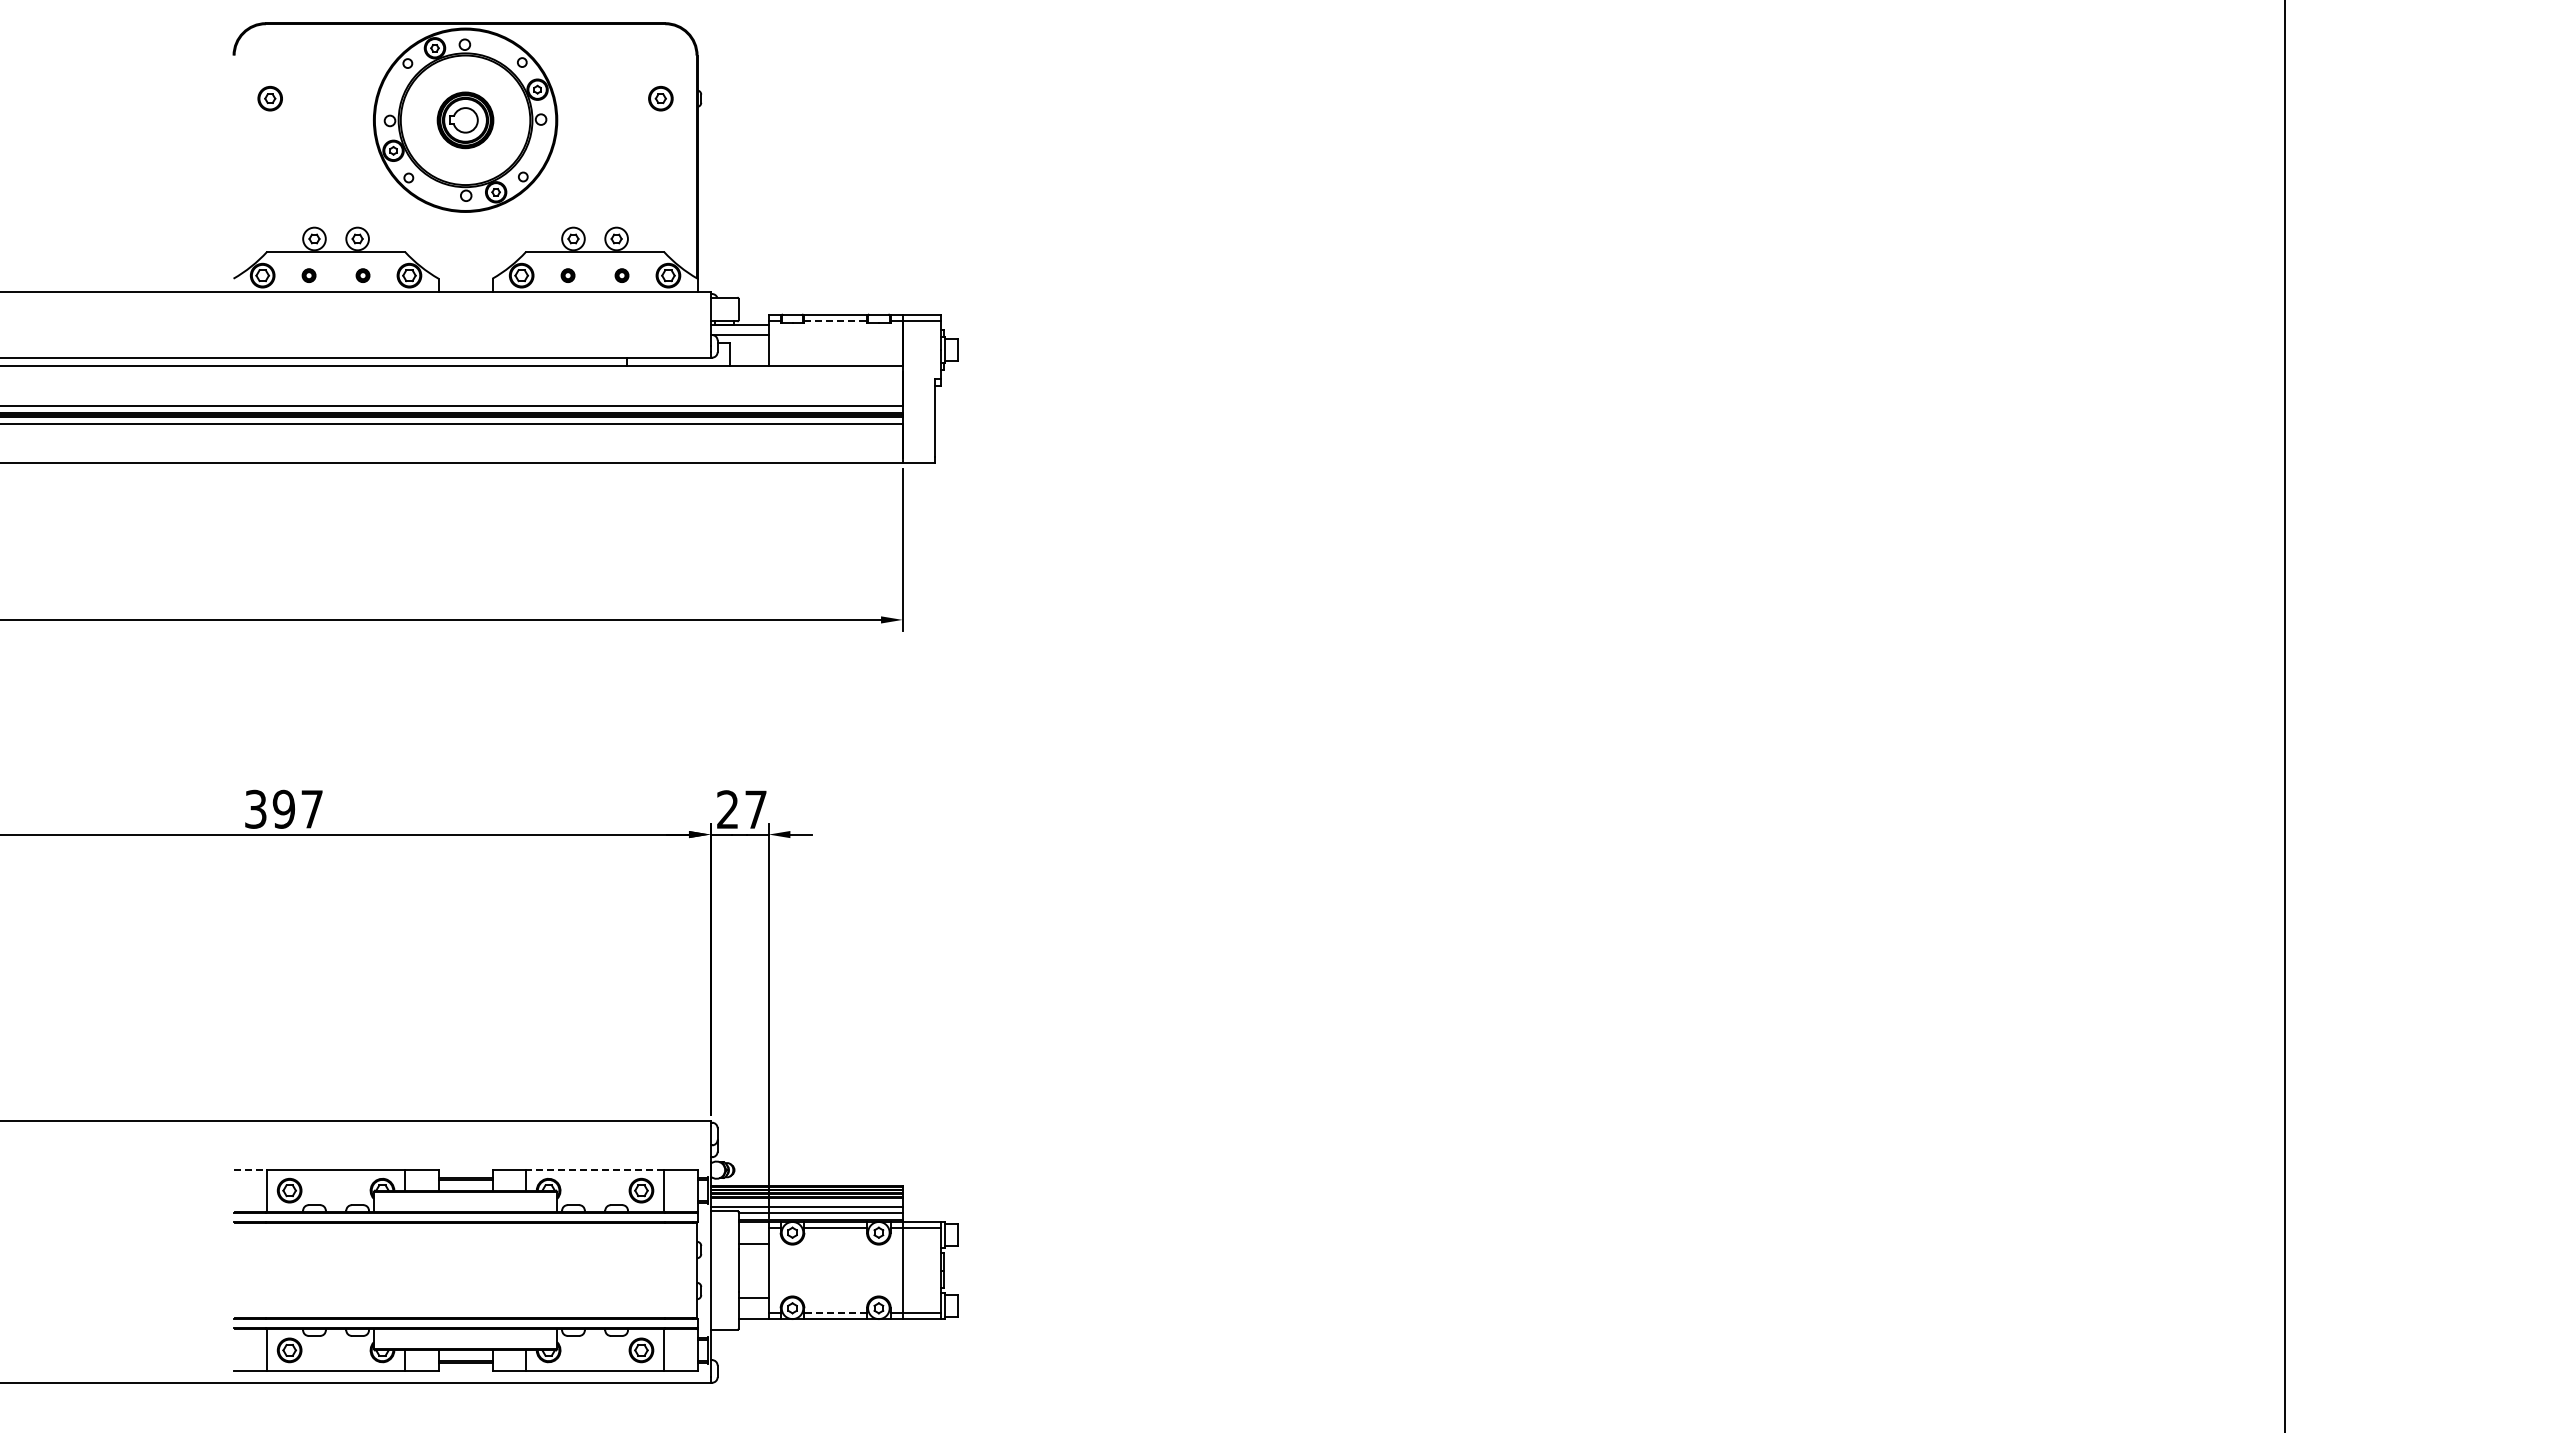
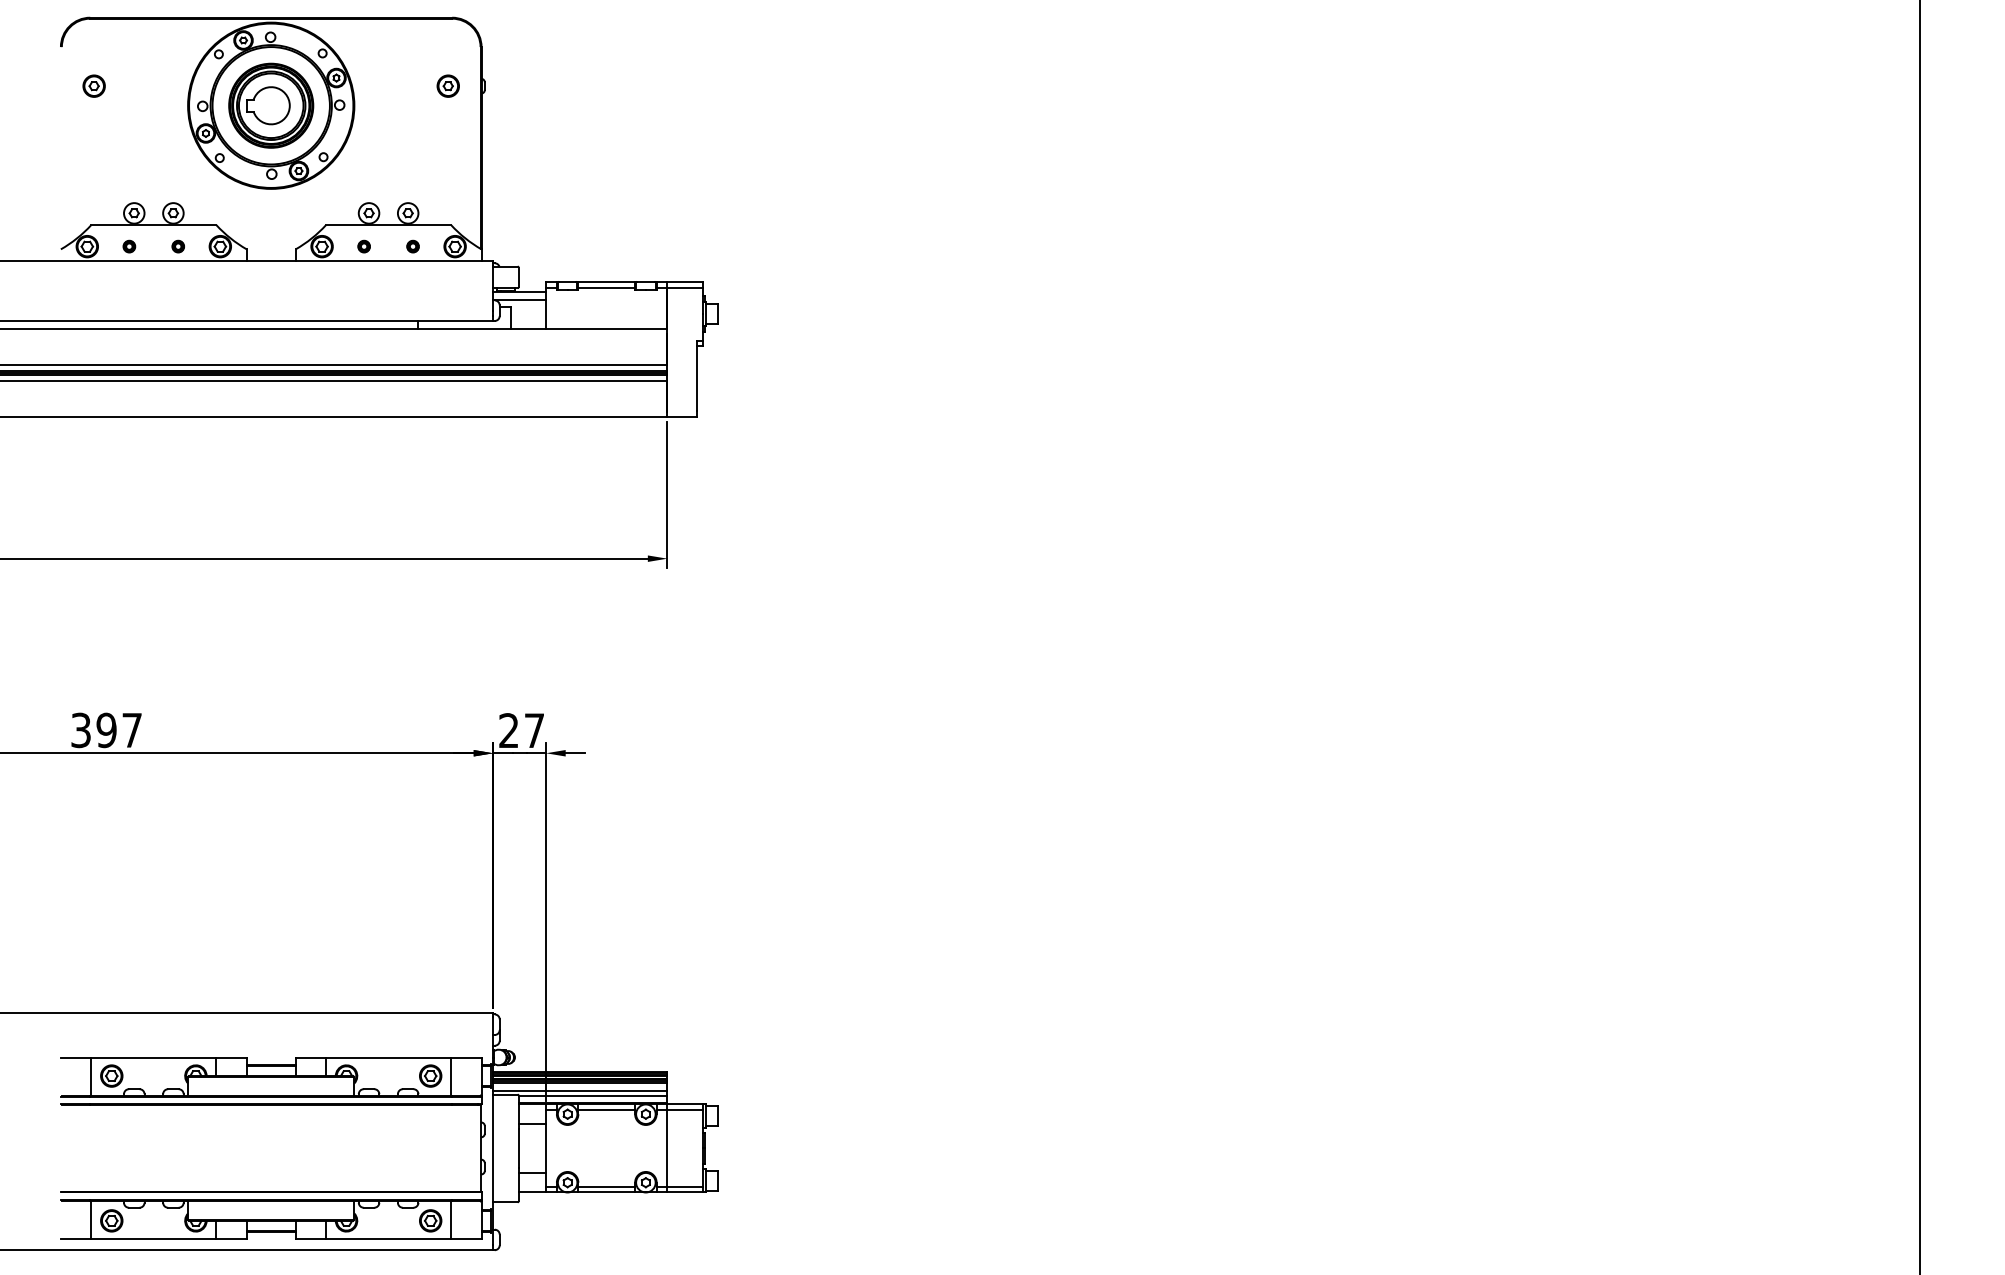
part: (465, 120) -> (271, 105), size x1.67
line: (836, 321) -> (607, 288), dashed -> solid
line: (250, 1170) -> (76, 1057), dashed -> solid
line: (594, 1170) -> (388, 1057), dashed -> solid
line: (835, 1312) -> (606, 1186), dashed -> solid

